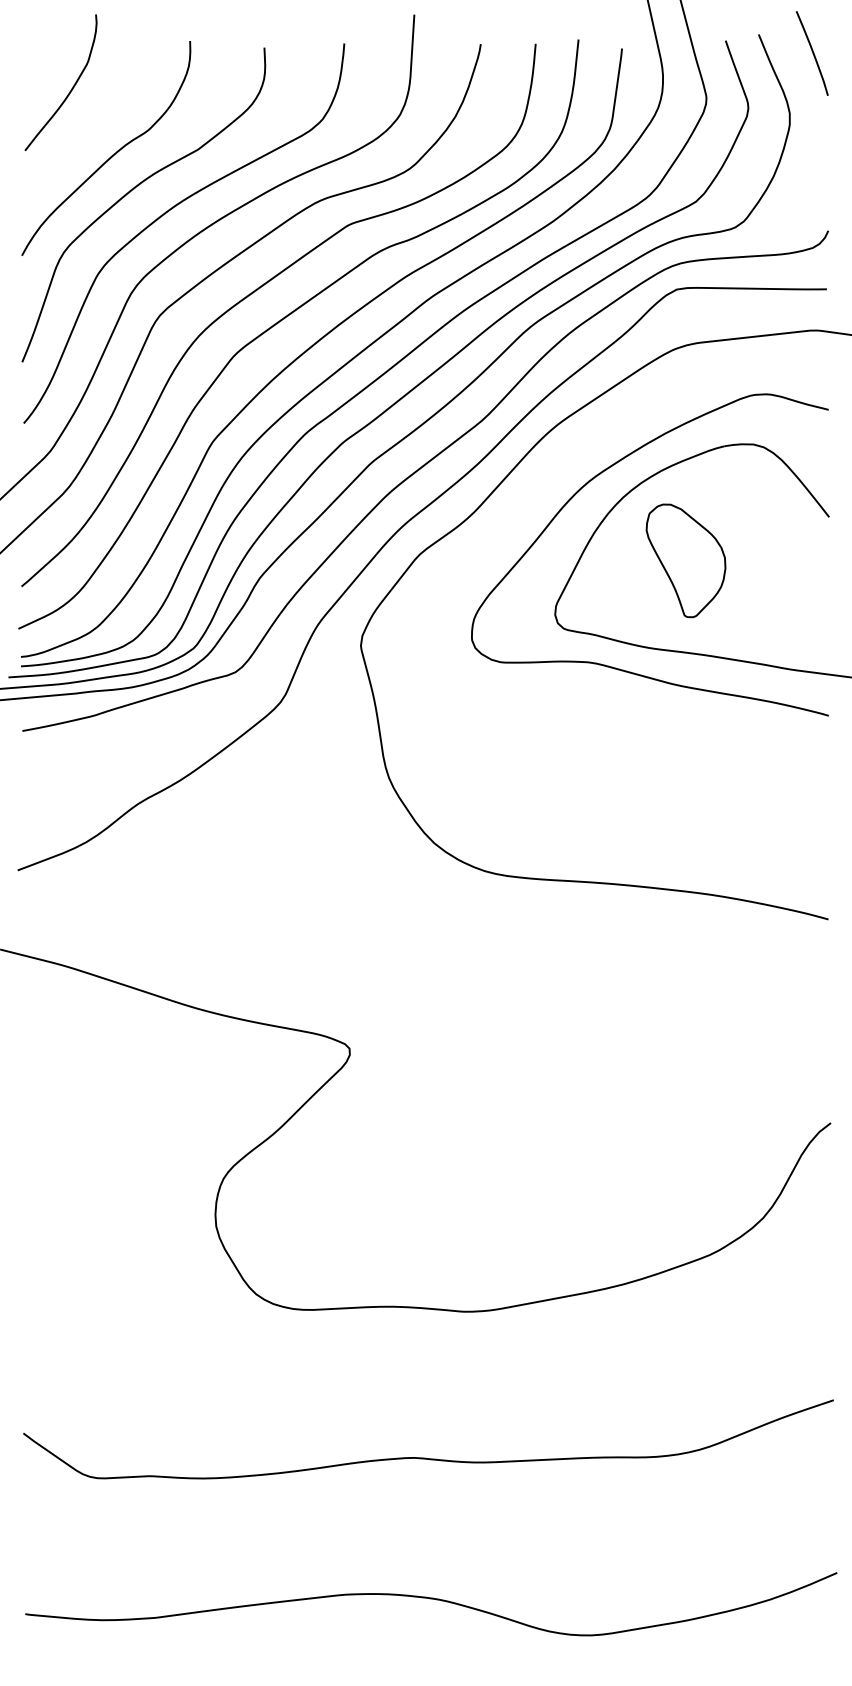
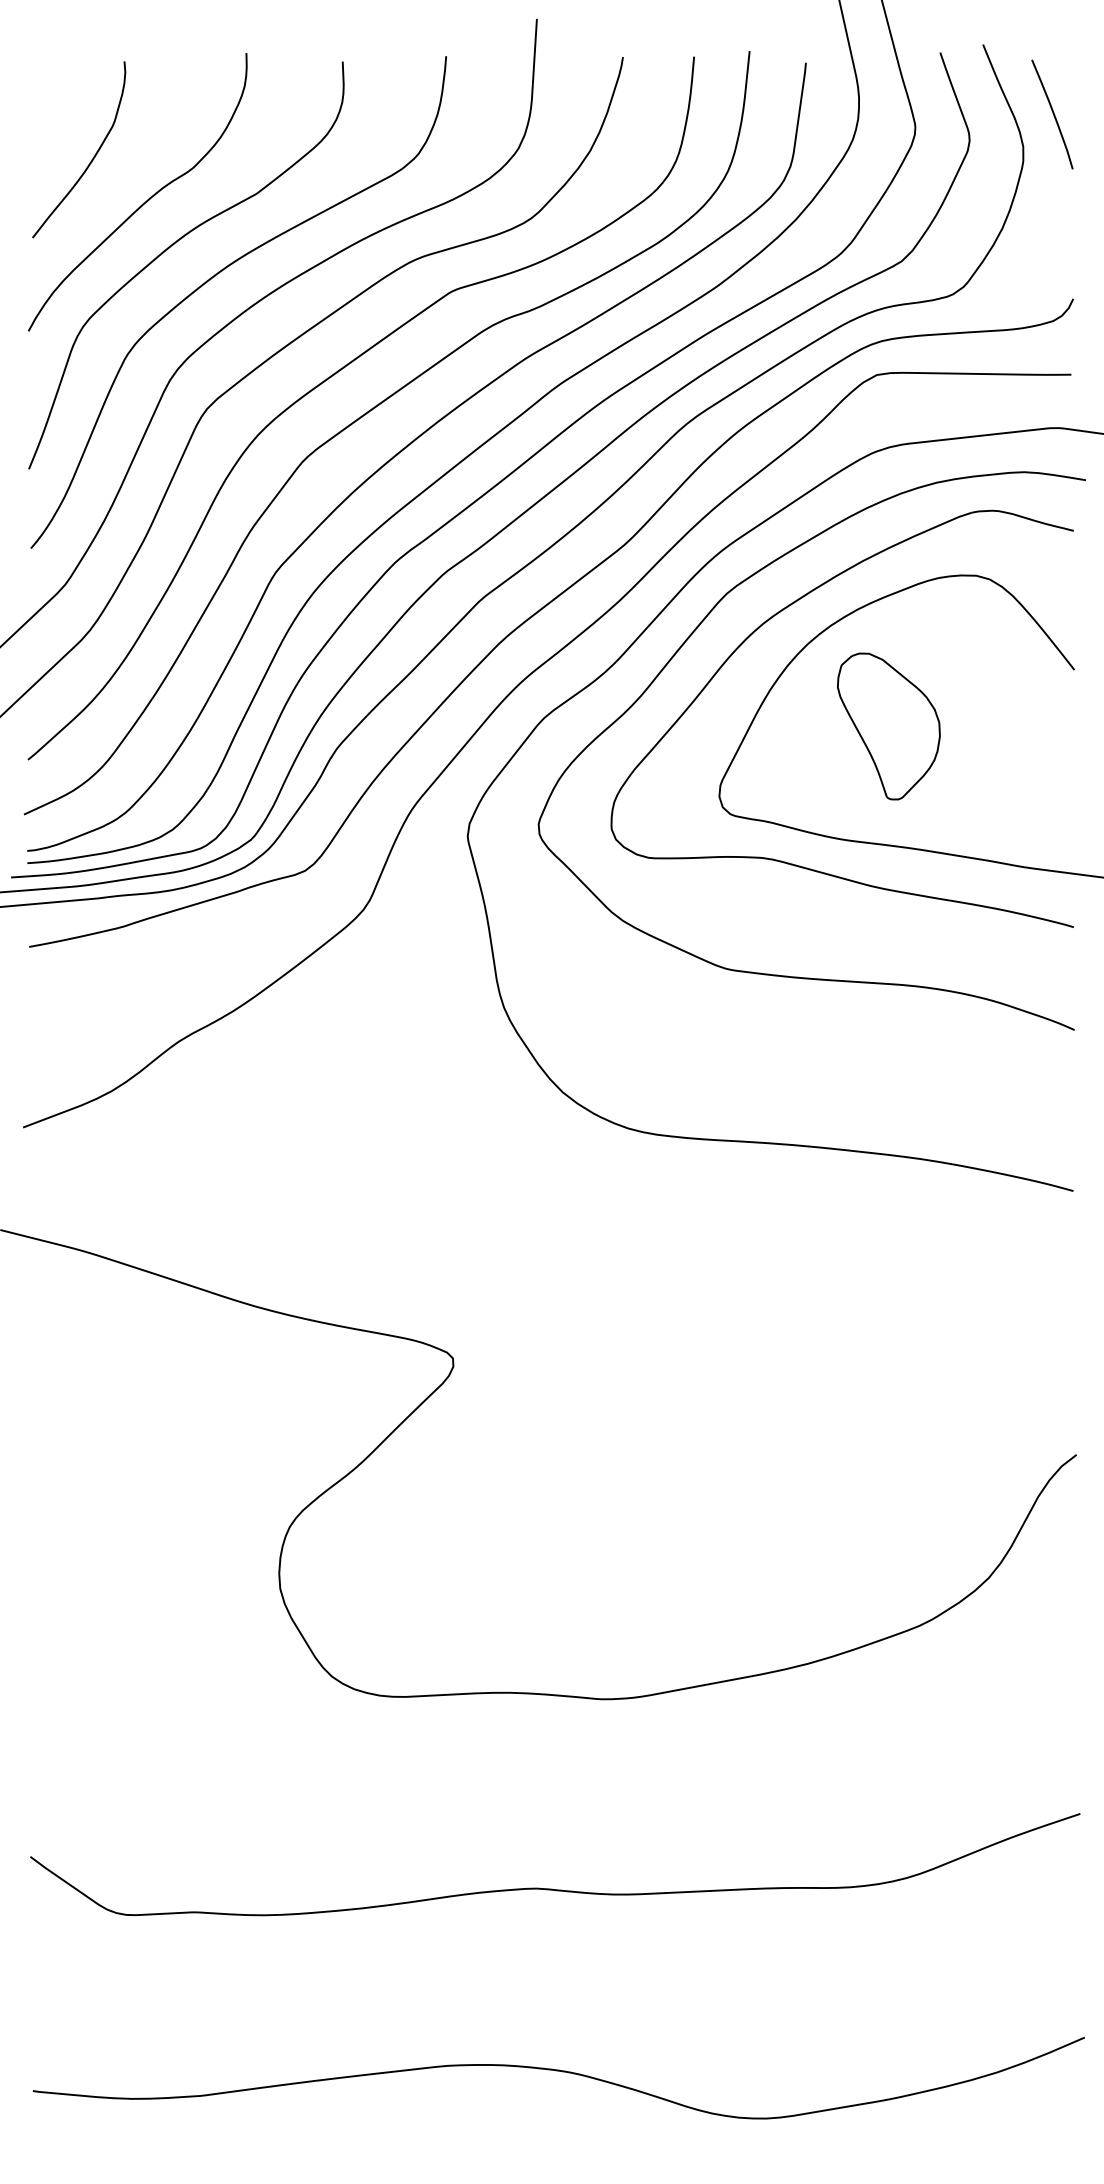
curve: (812, 53) -> (1052, 114), moved
curve: (71, 88) -> (92, 157), moved
curve: (530, 495) -> (687, 641), added

